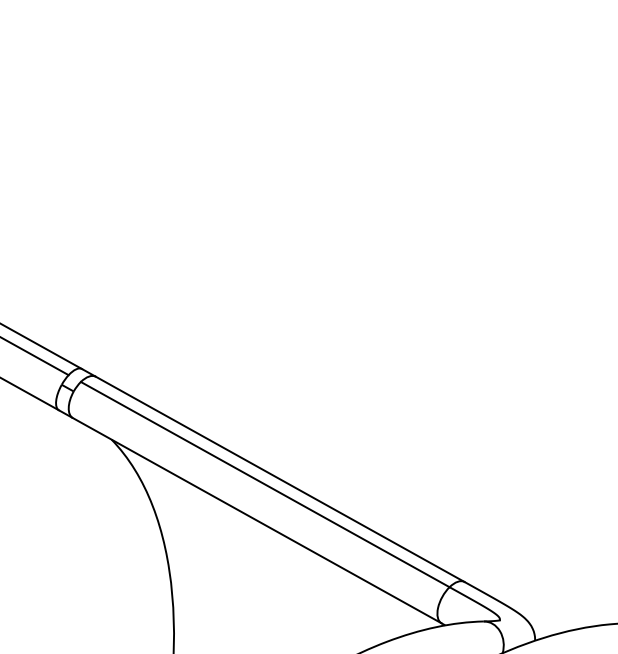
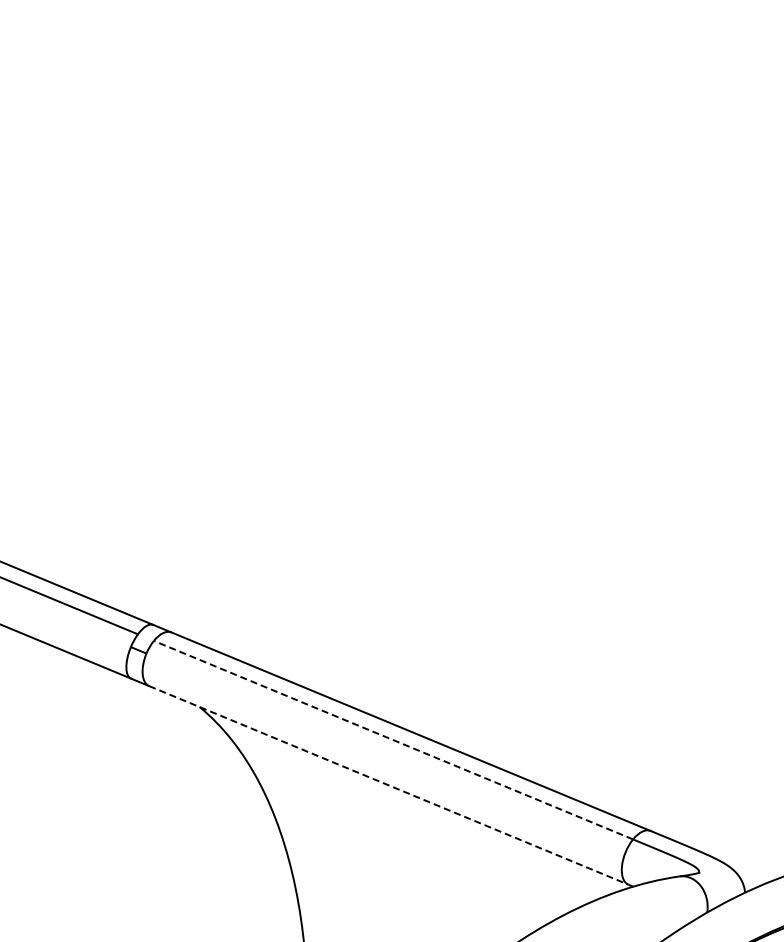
line: (265, 484) -> (393, 739), solid -> dashed
line: (257, 520) -> (389, 785), solid -> dashed

